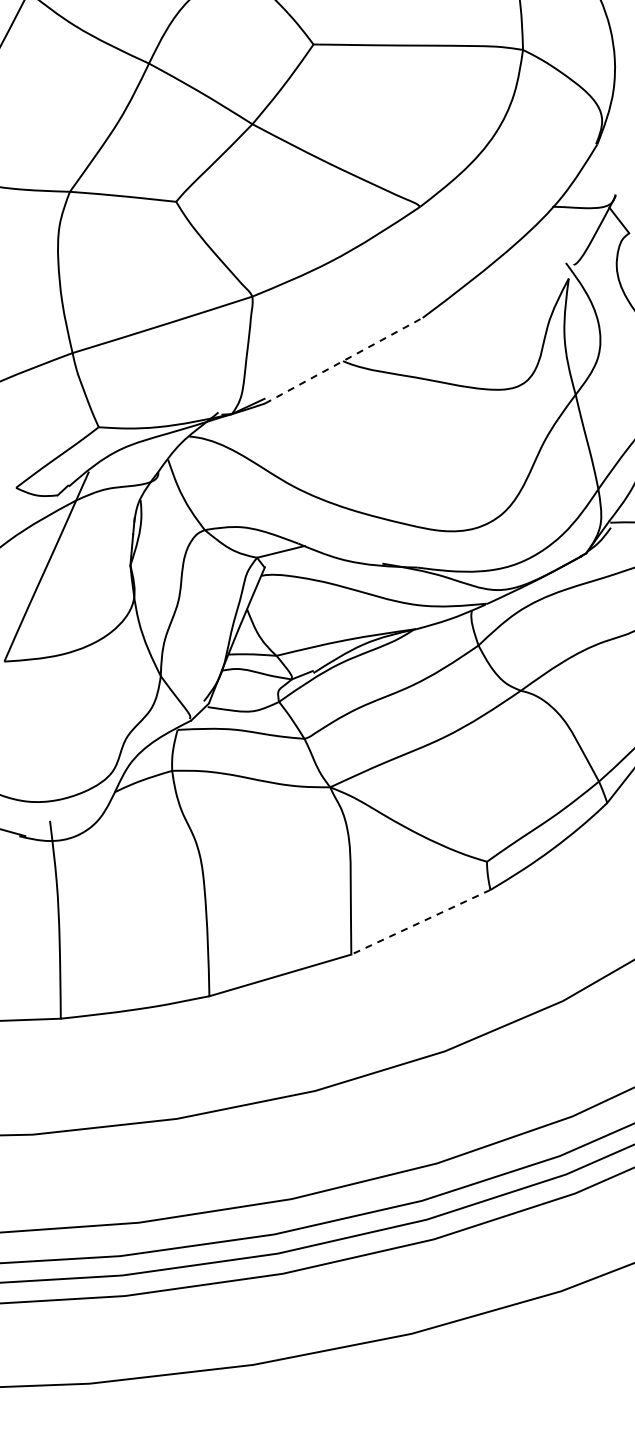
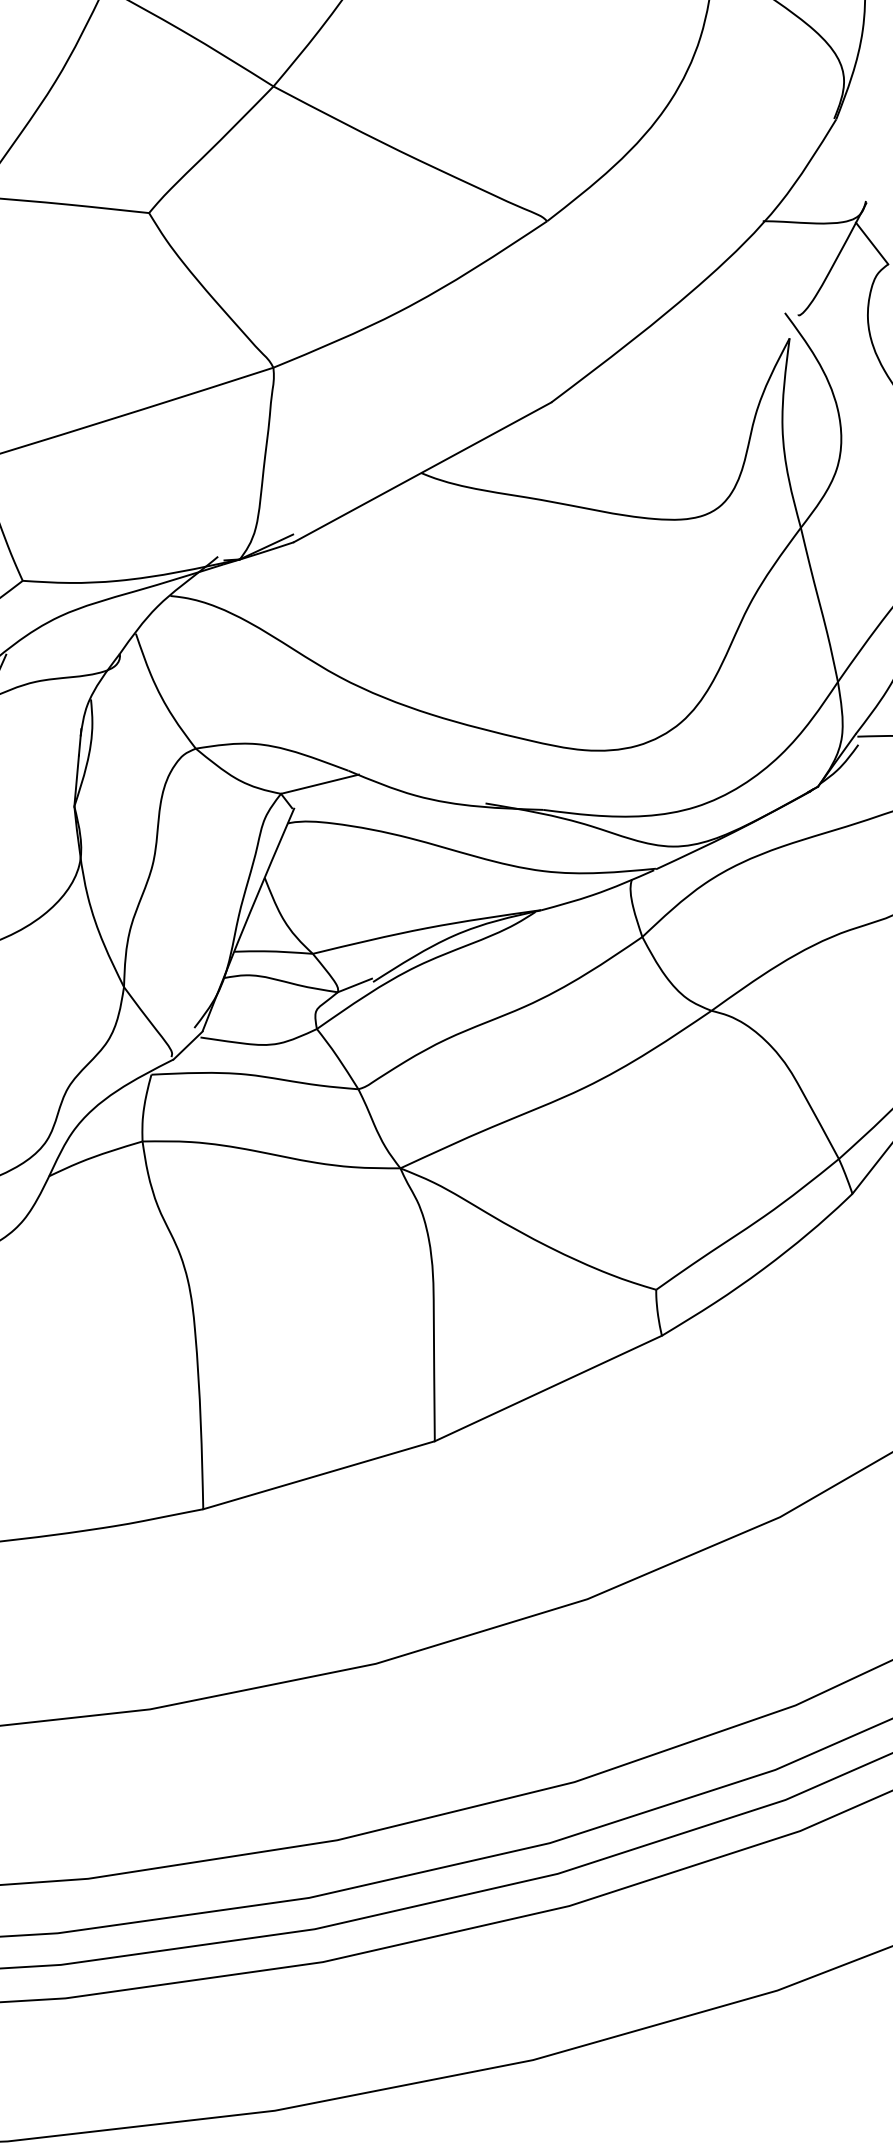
line: (343, 360) -> (422, 471), dashed -> solid
line: (420, 922) -> (547, 1388), dashed -> solid

